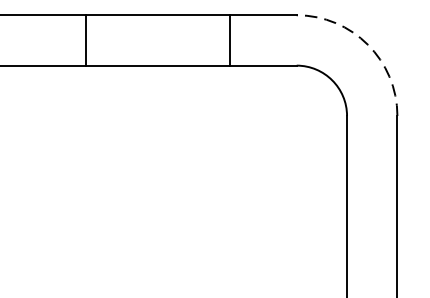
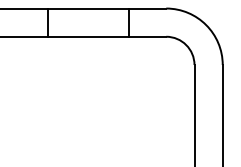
arc: (368, 45) -> (206, 25), dashed -> solid

